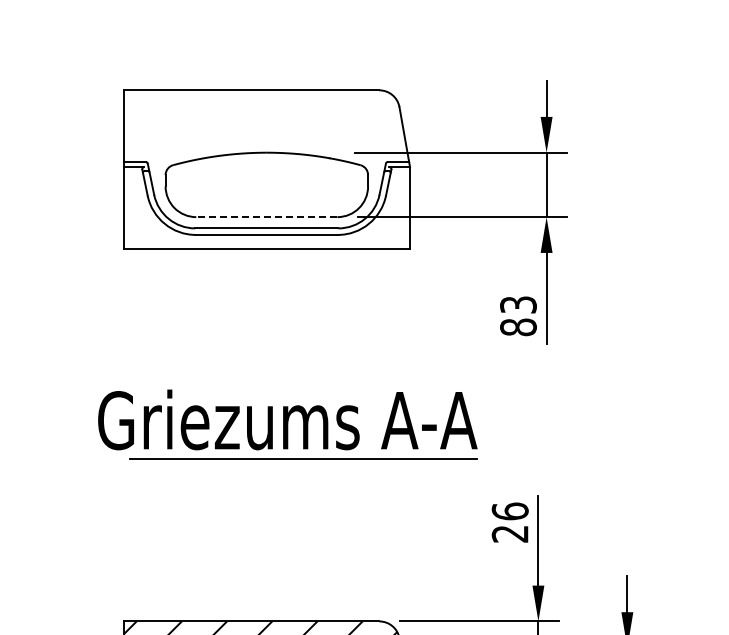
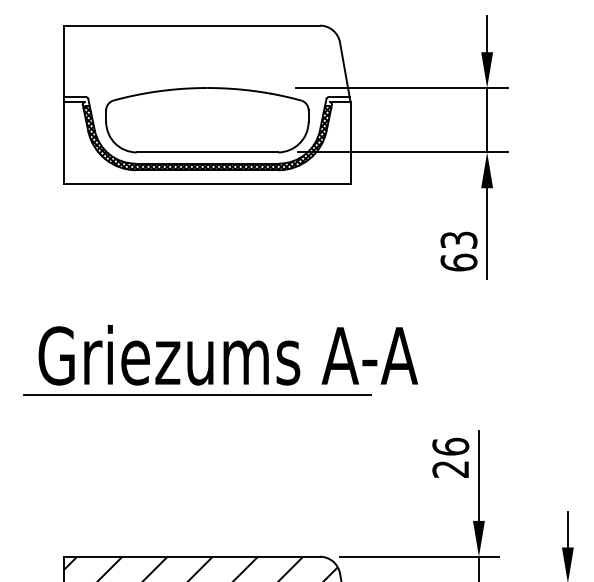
hatch: (266, 202) -> (207, 137), added
line: (266, 217) -> (207, 152), dashed -> solid
text: (518, 327) -> (459, 262), 83 -> 63
line: (303, 458) -> (197, 393), moved

